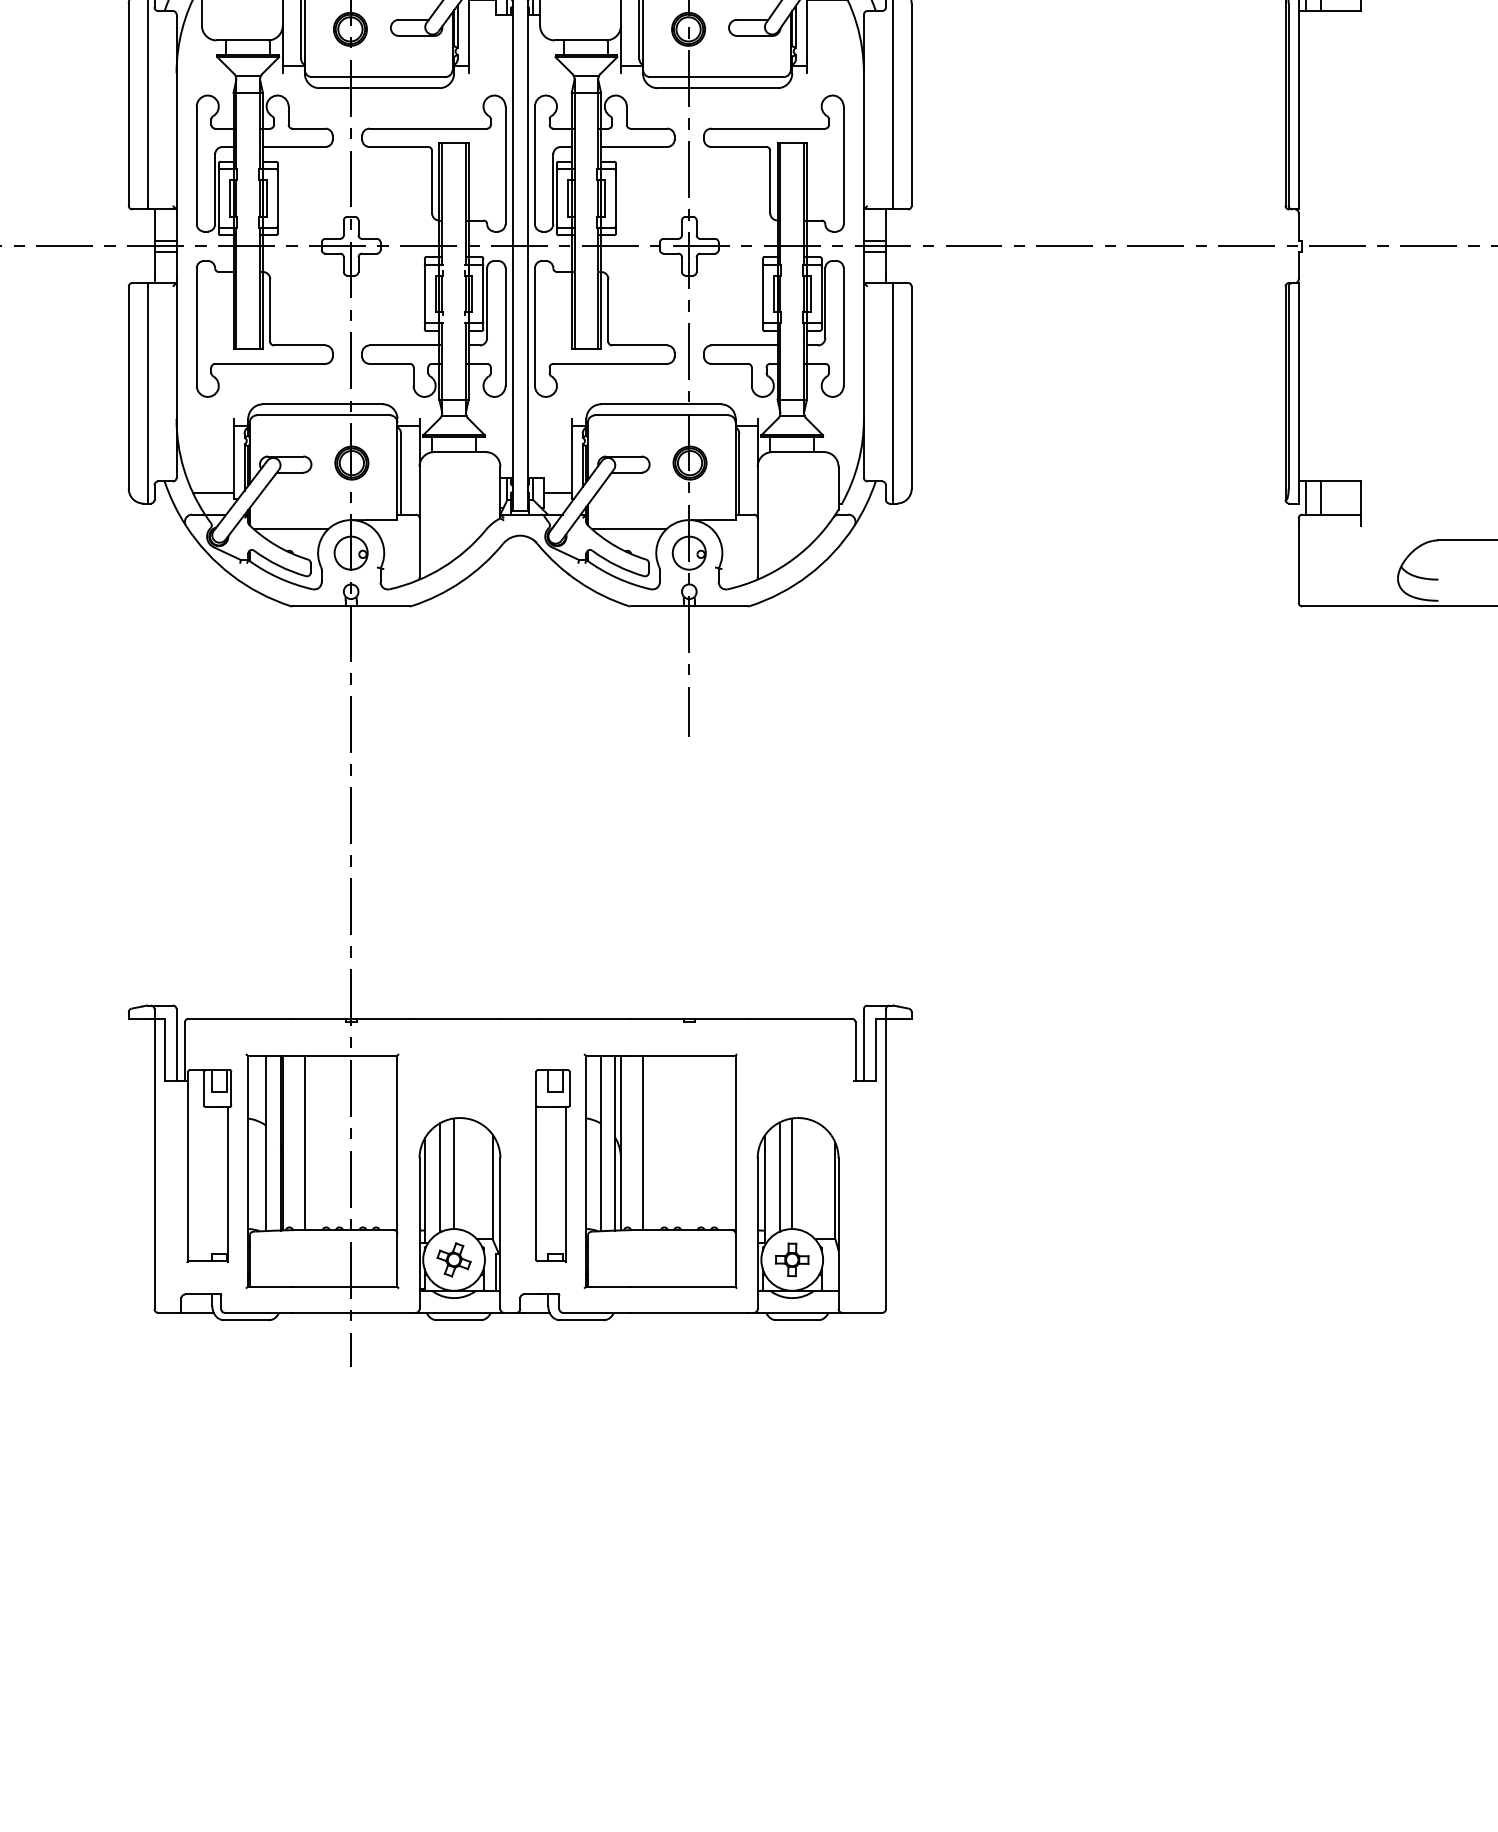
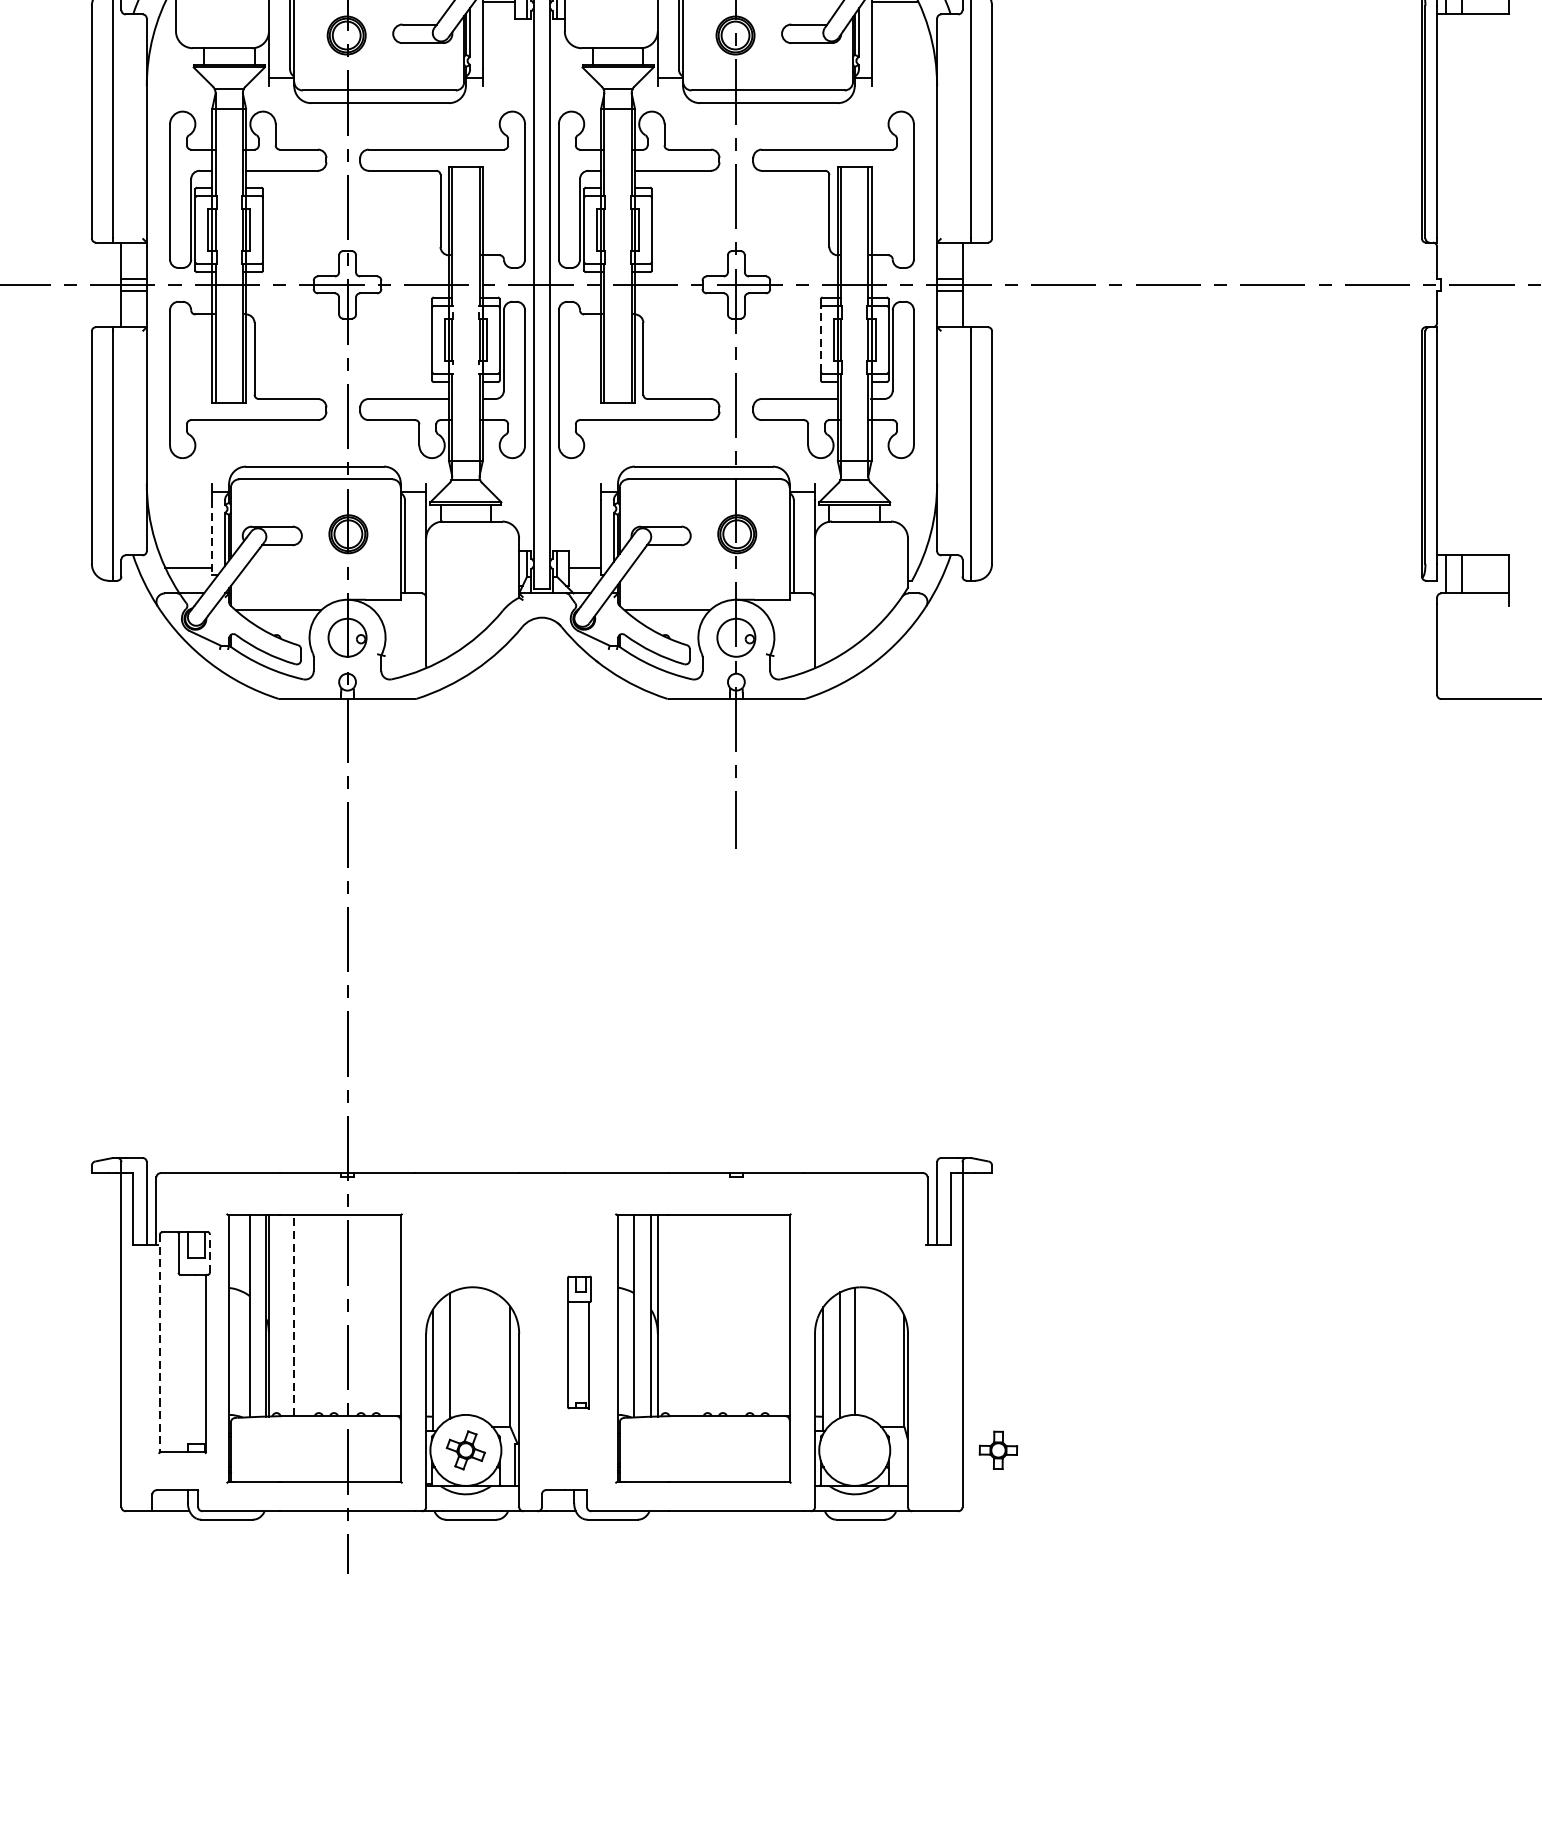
line: (762, 294) -> (820, 340), solid -> dashed
line: (233, 466) -> (212, 538), solid -> dashed
line: (231, 1088) -> (209, 1253), solid -> dashed
line: (304, 1142) -> (293, 1315), solid -> dashed
line: (643, 1142) -> (683, 1315), removed
line: (188, 1166) -> (160, 1343), solid -> dashed
part: (552, 1166) -> (579, 1343), size x0.6
line: (454, 1173) -> (466, 1351), removed
part: (792, 1259) -> (998, 1449), moved

